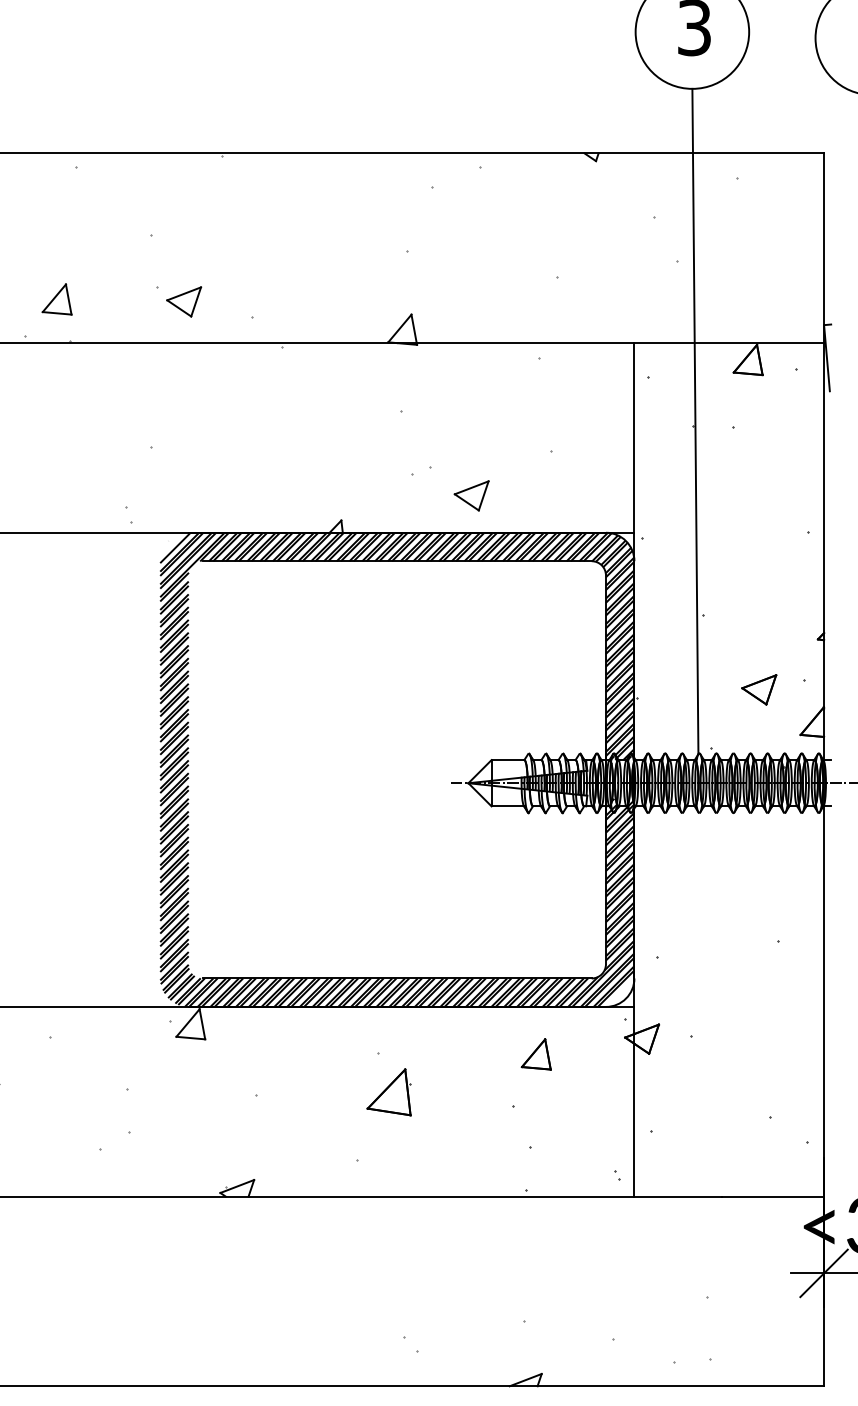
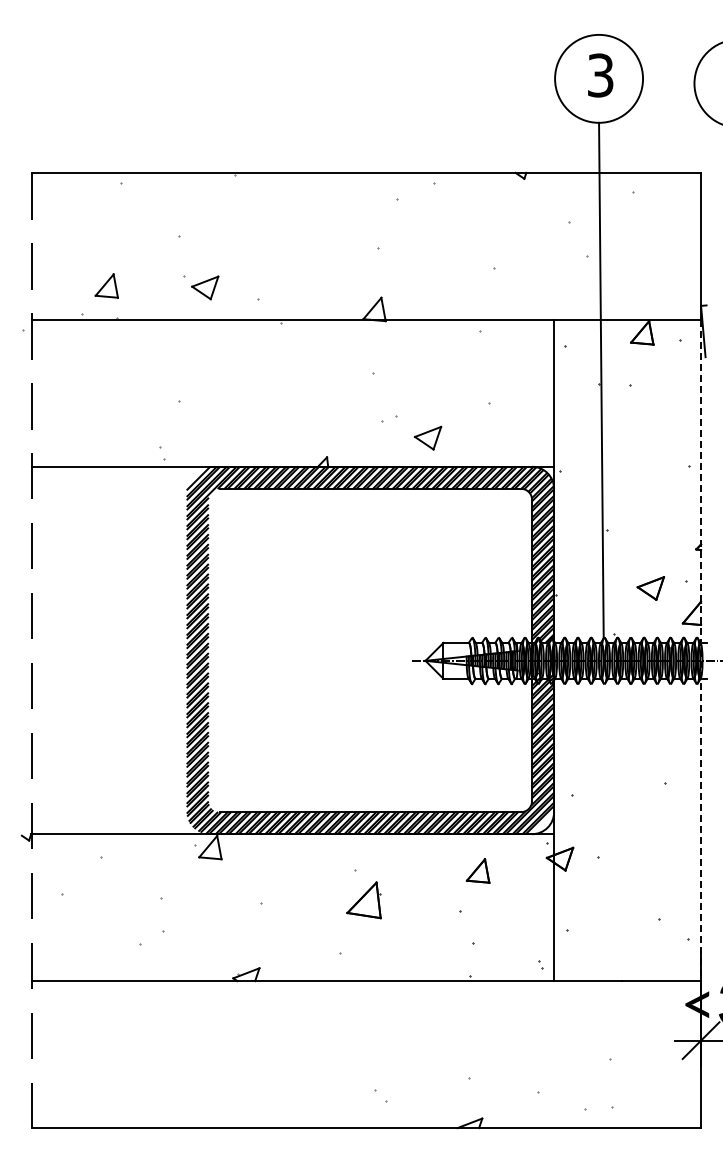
line: (824, 769) -> (701, 650), solid -> dashed

